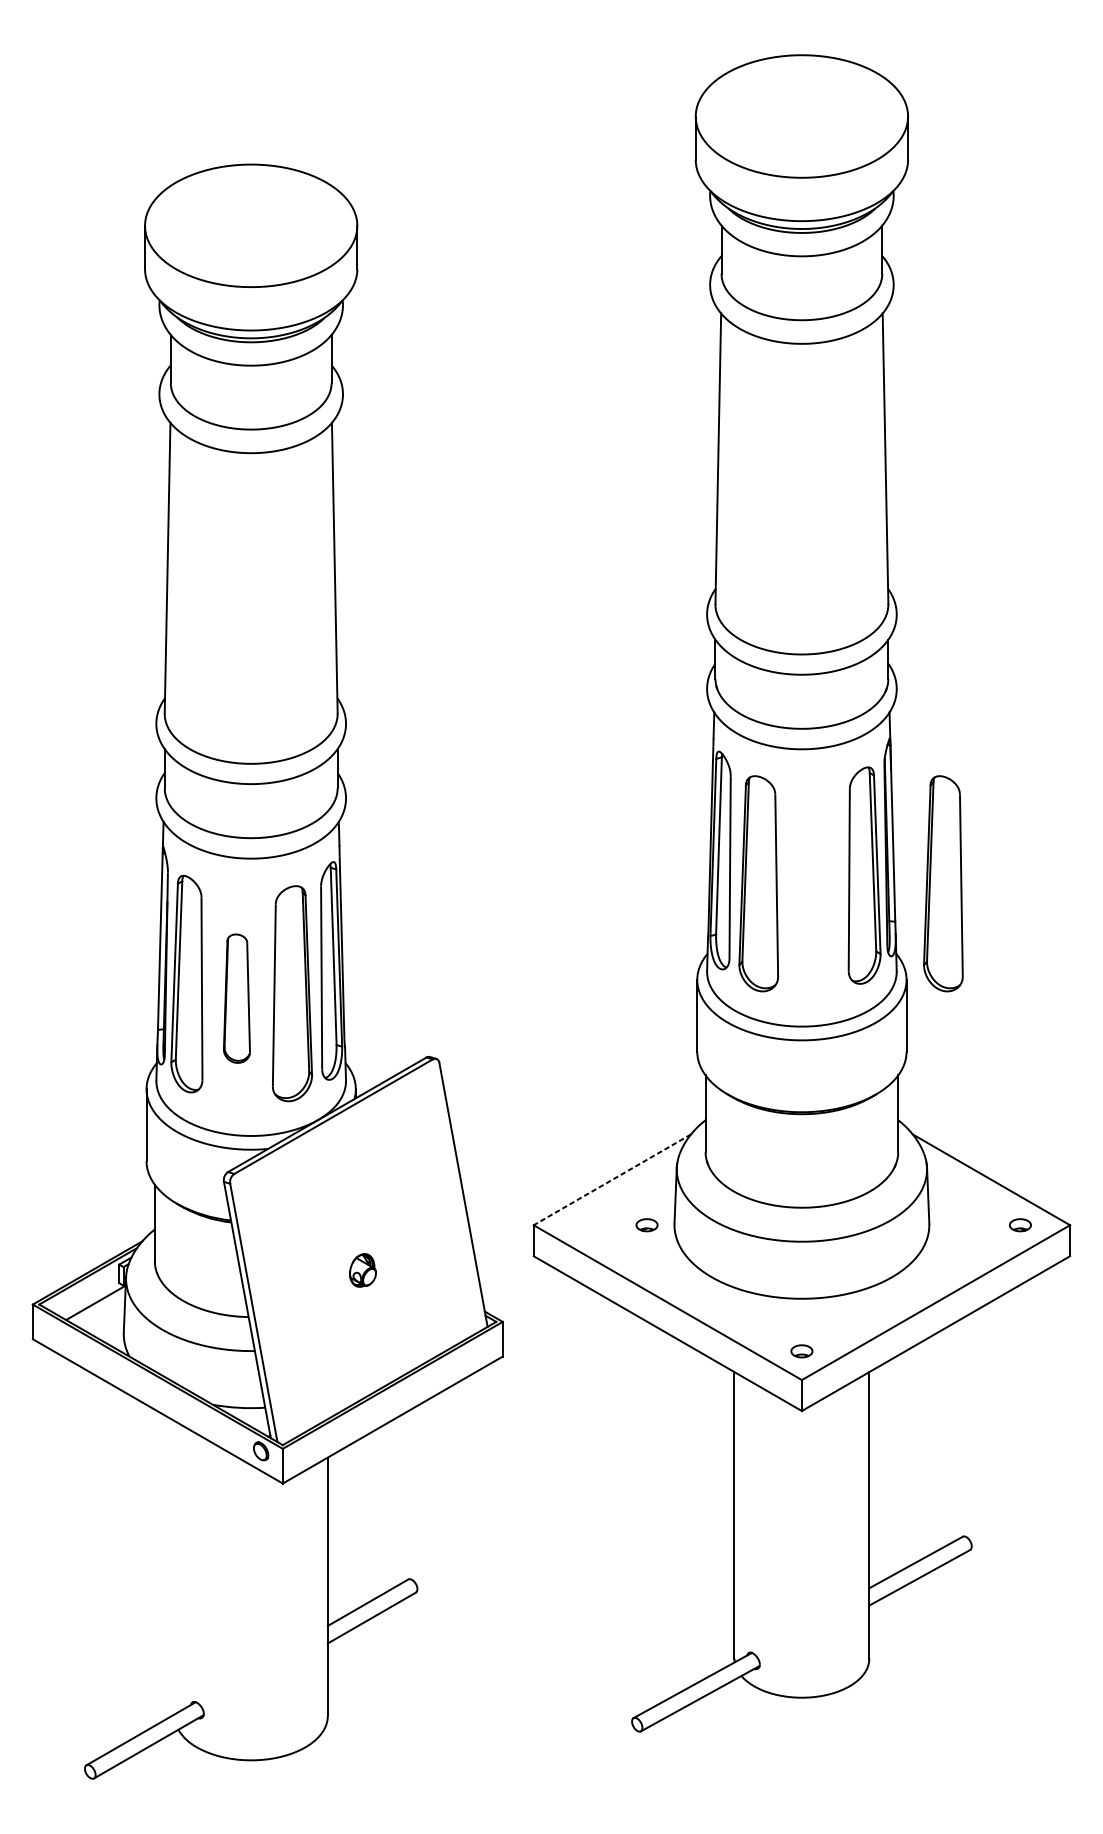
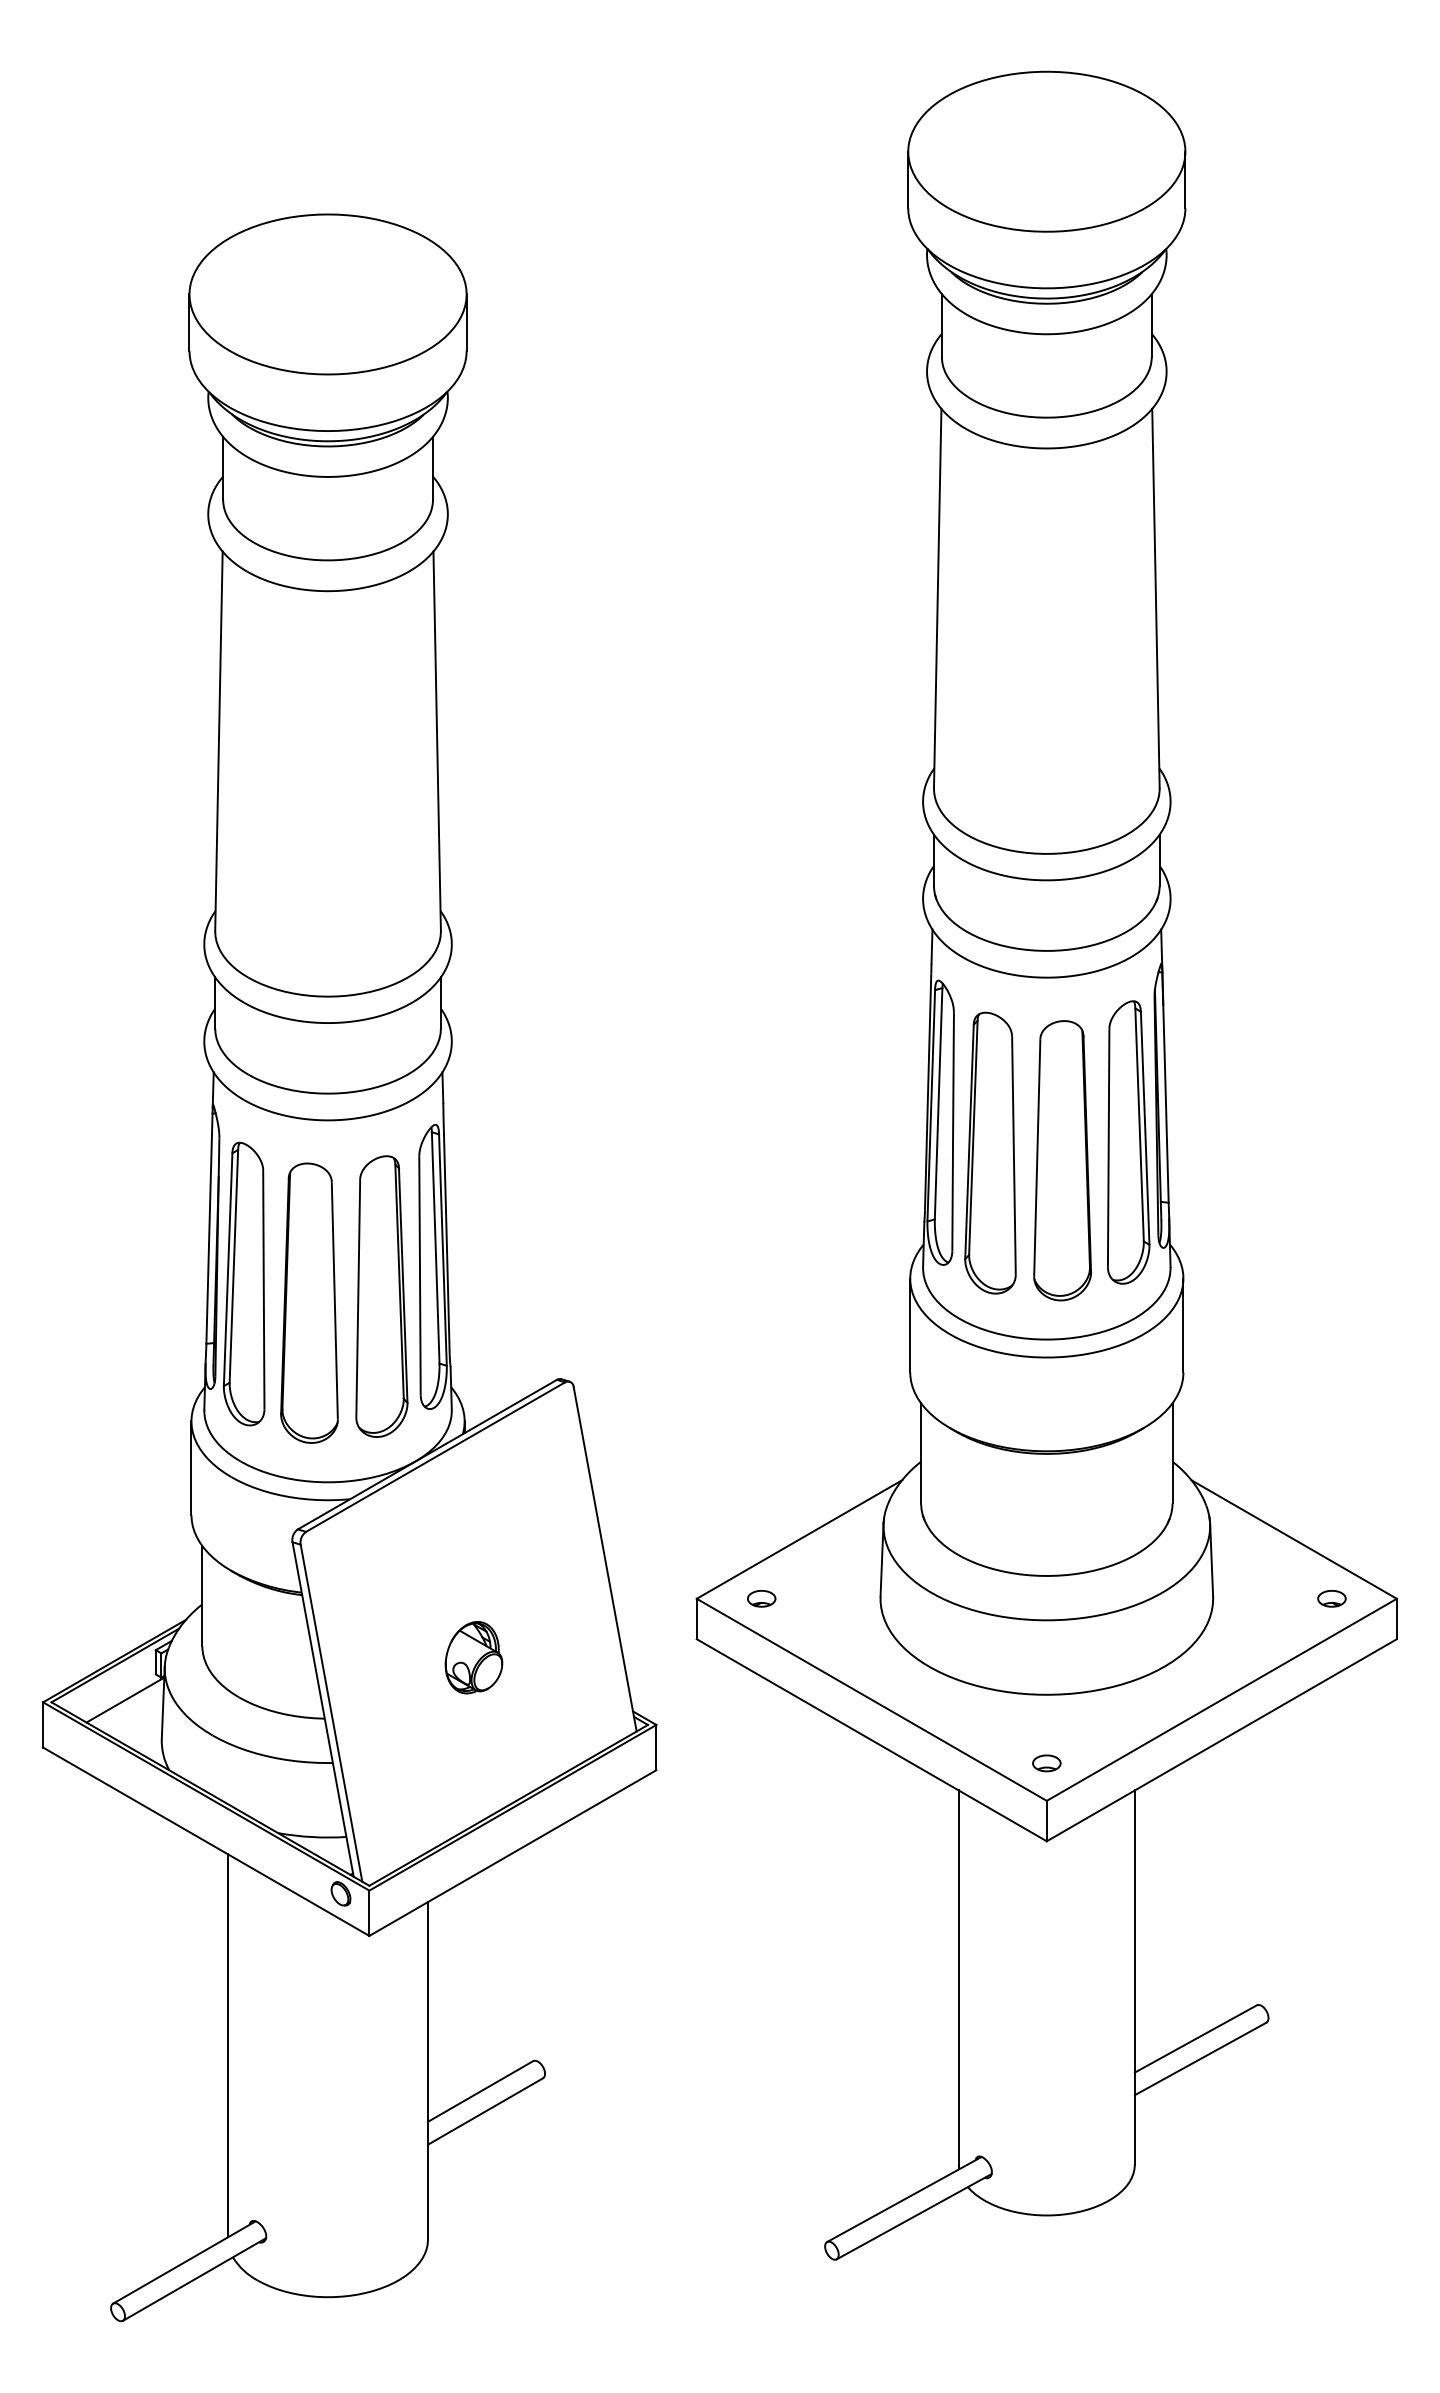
part: (943, 883) -> (1231, 1152), removed
part: (813, 889) -> (1062, 1160), added
part: (236, 998) -> (309, 1302), size x1.67
line: (612, 1179) -> (799, 1539), dashed -> solid
part: (646, 1225) -> (761, 1598), moved
part: (362, 1270) -> (473, 1657), size x1.67
line: (174, 1567) -> (228, 2045), added

